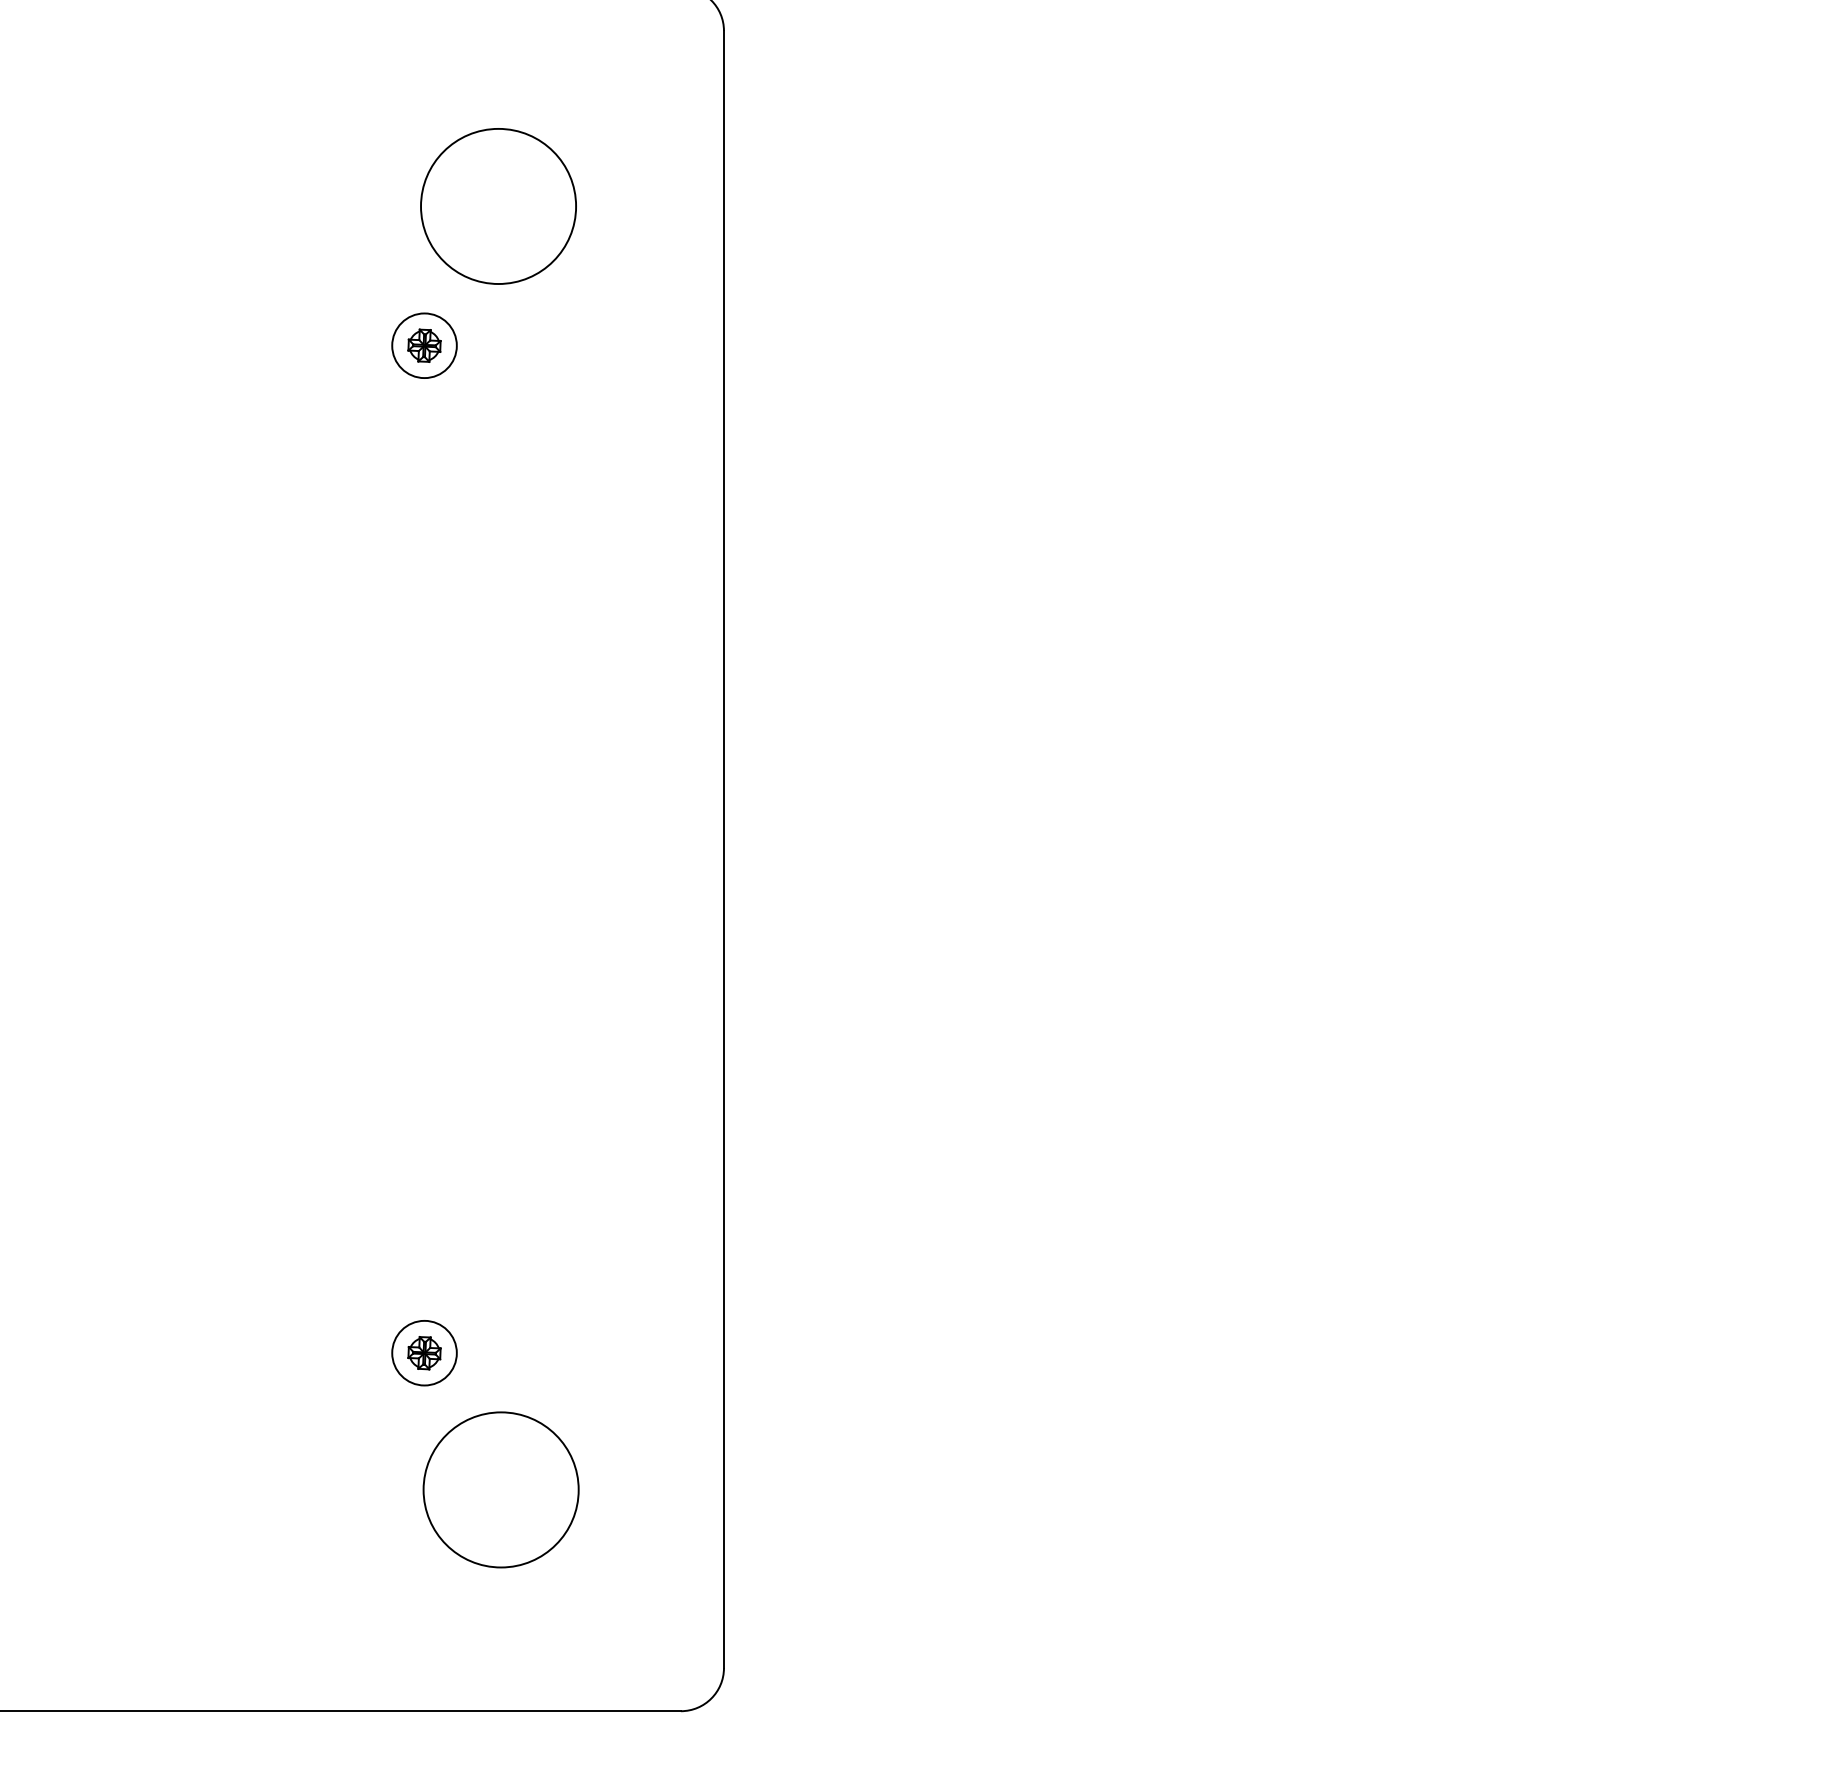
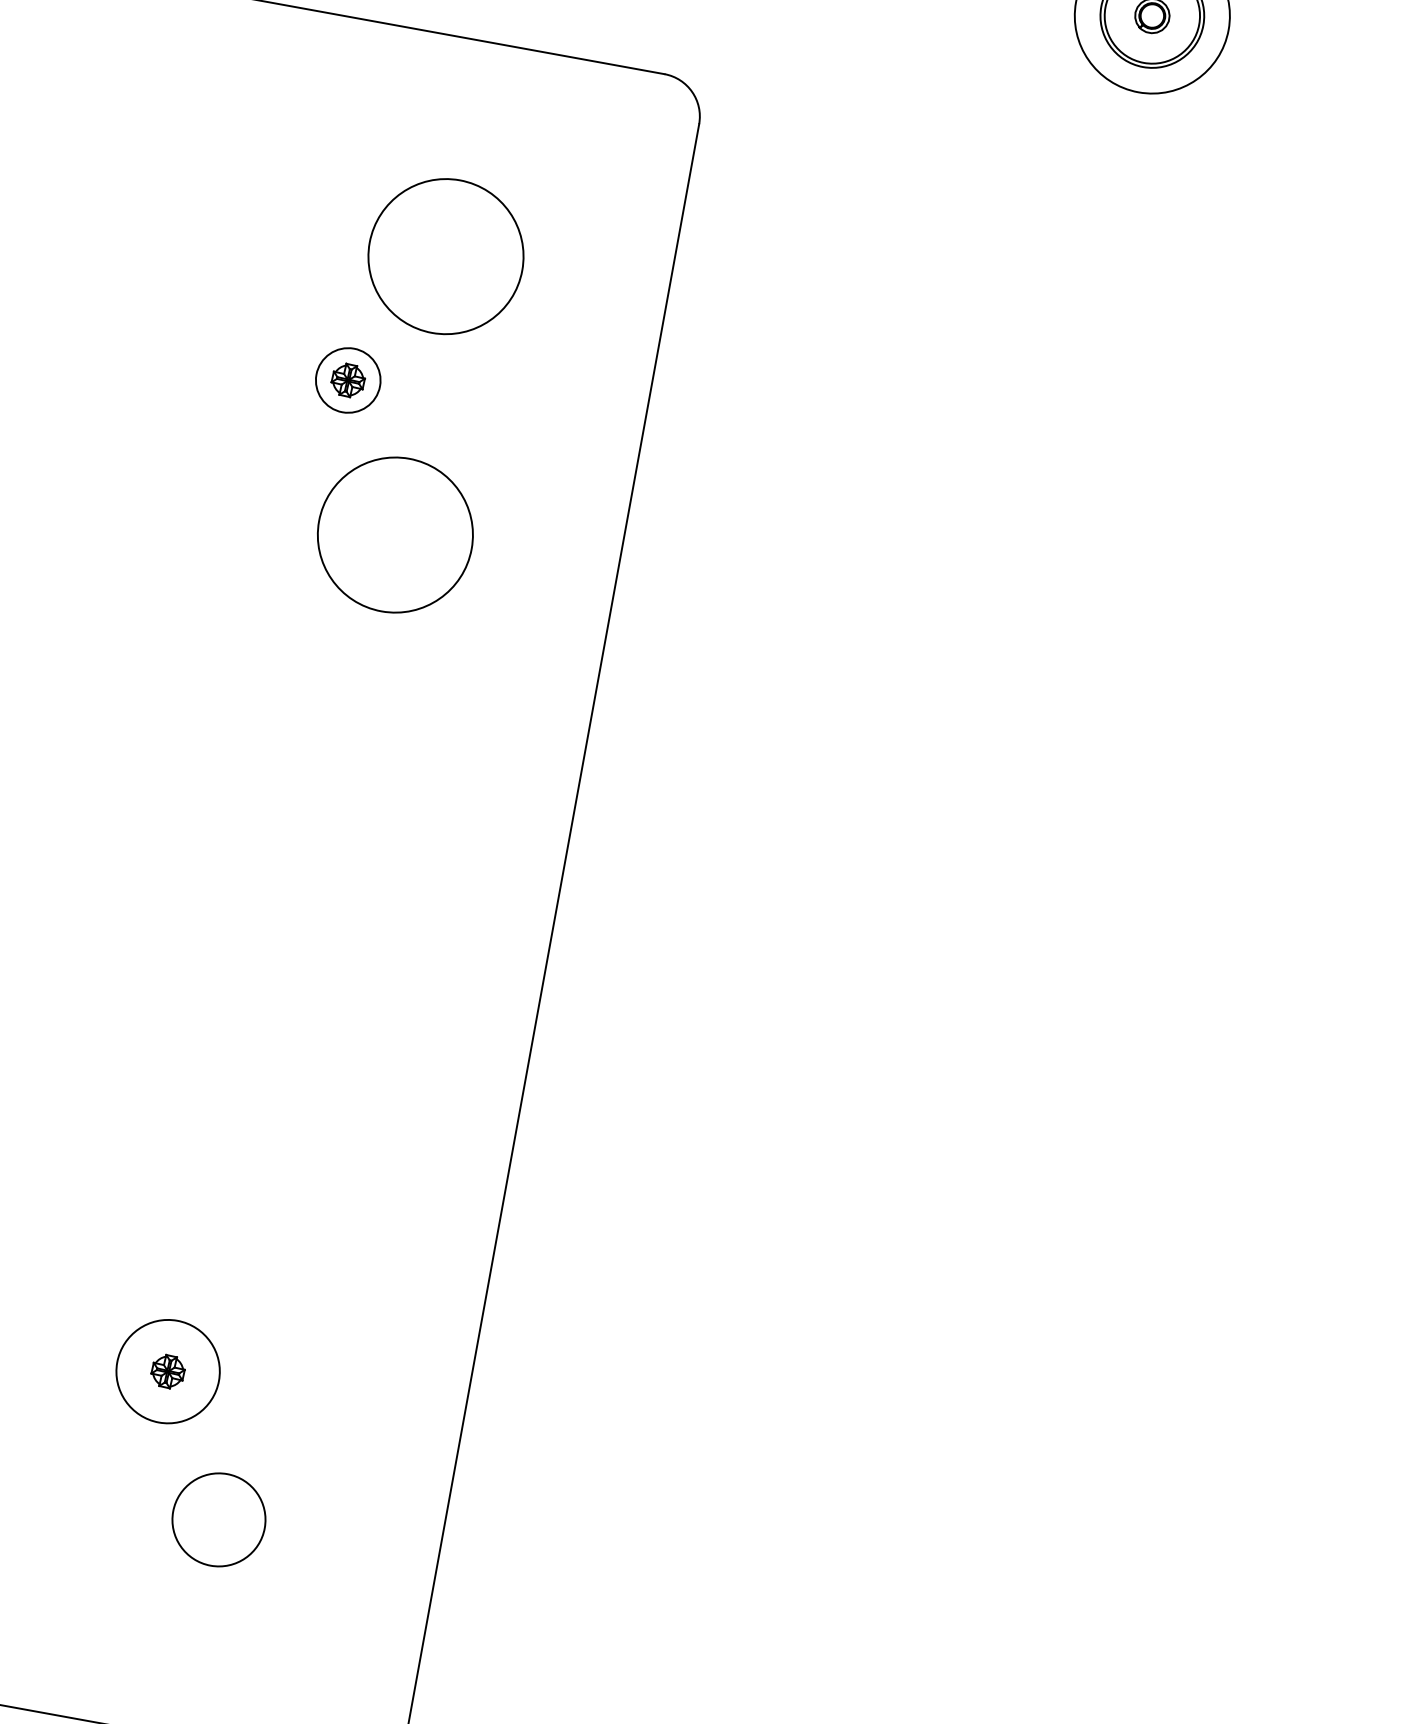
circle: (498, 489) -> (395, 535), added
circle: (424, 1352) -> (168, 1370), size x1.6
circle: (500, 1489) -> (218, 1519), size x0.6

